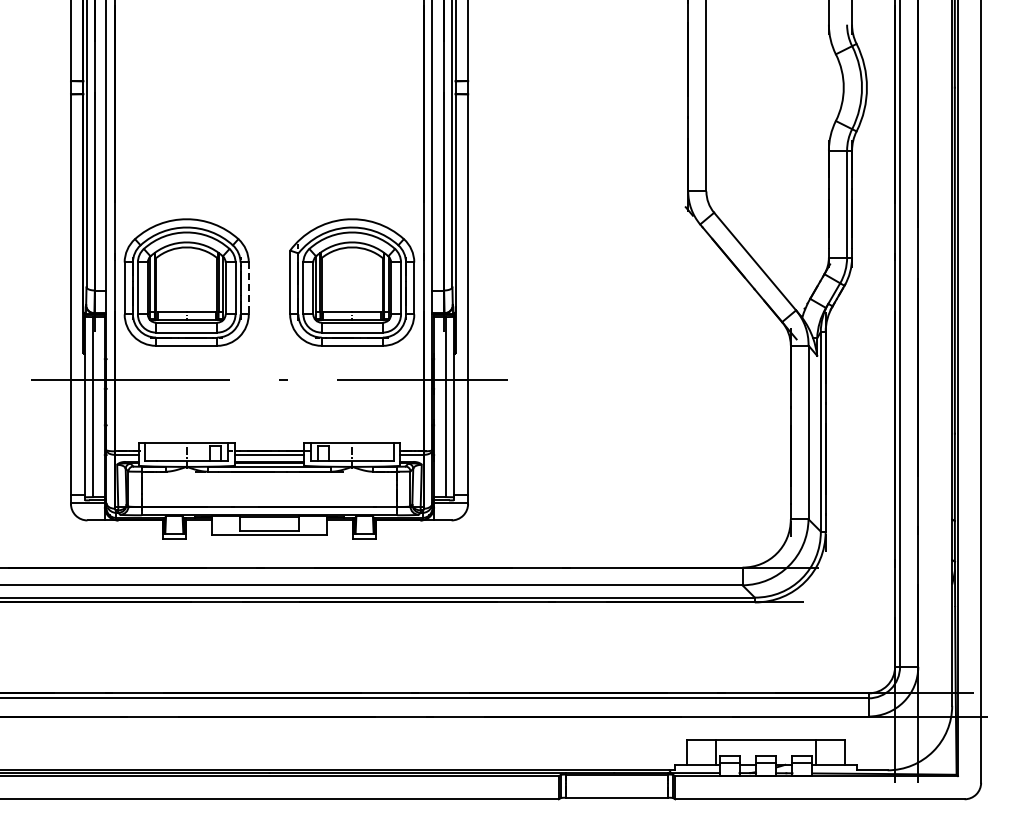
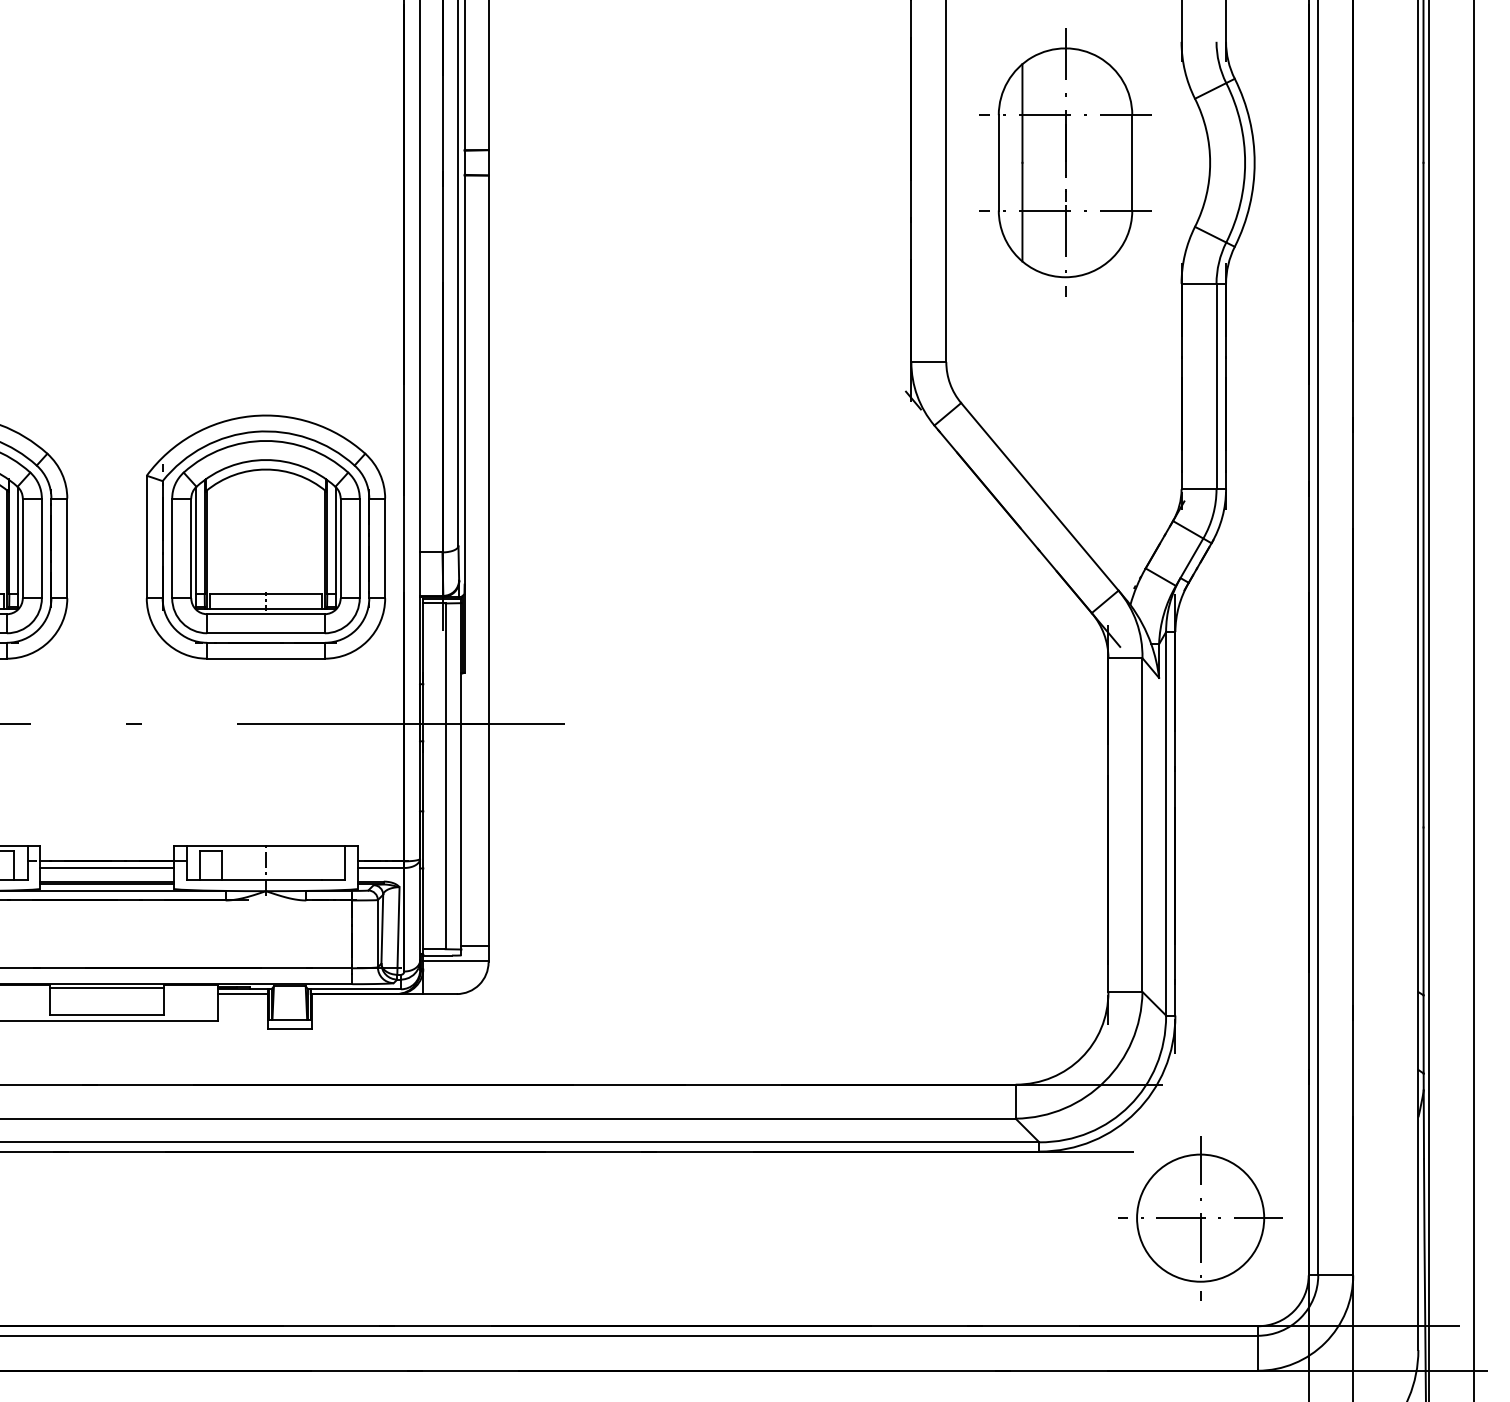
part: (768, 87) -> (1065, 162), added
line: (248, 288) -> (66, 548), dashed -> solid
part: (838, 636) -> (1200, 1216), added

